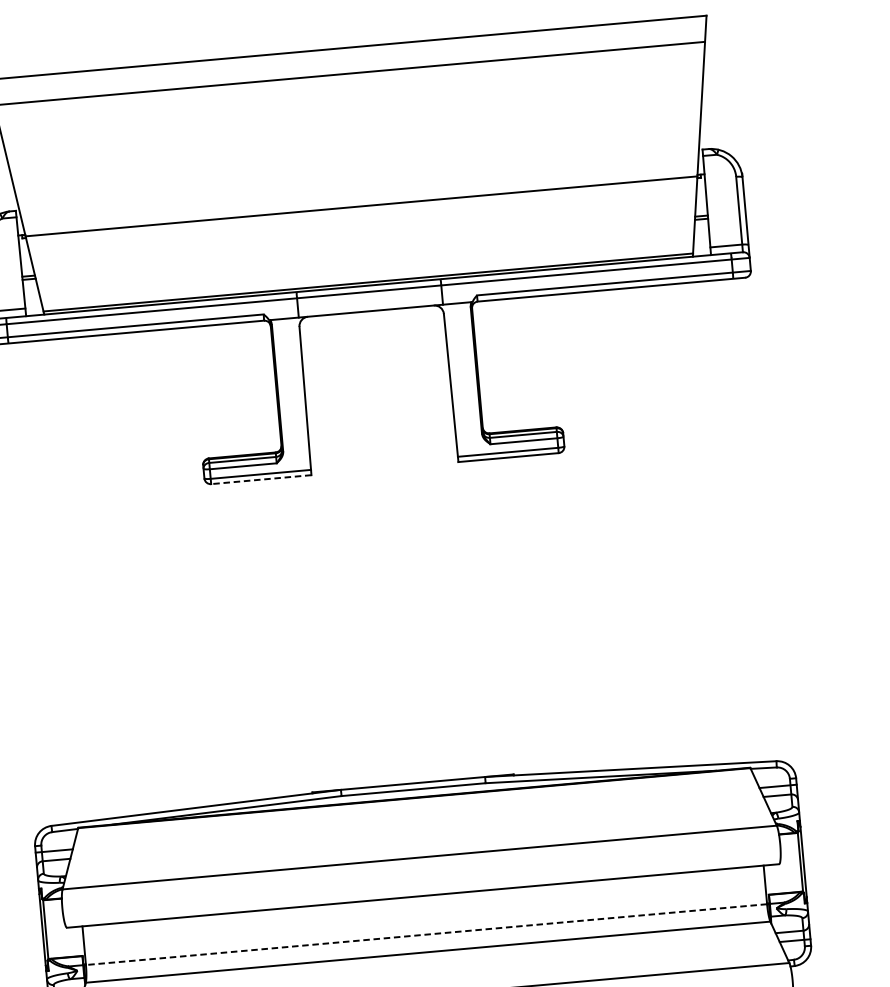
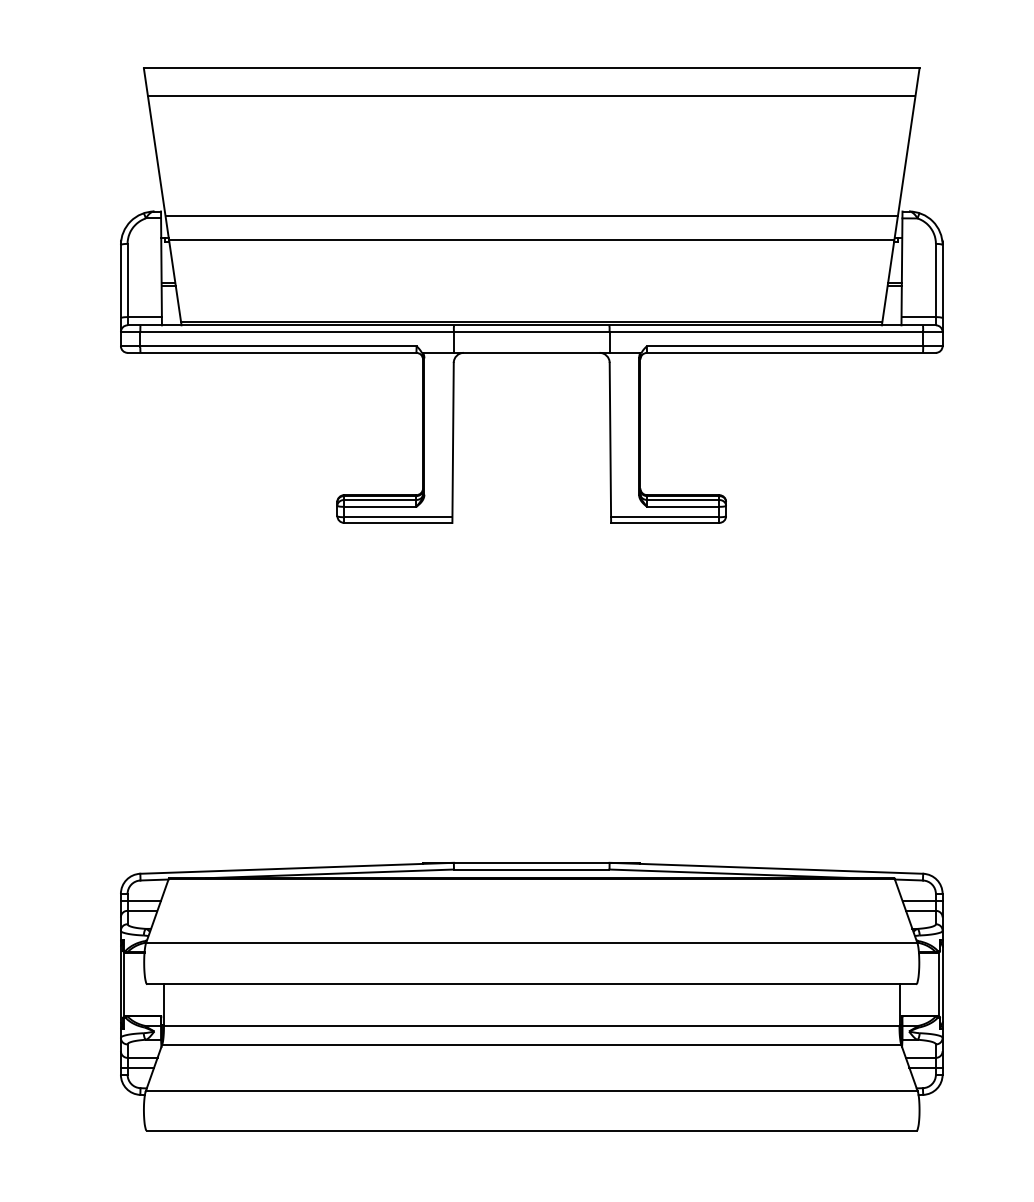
line: (359, 183) -> (531, 215), added
line: (260, 479) -> (397, 522), dashed -> solid
line: (426, 935) -> (531, 1026), dashed -> solid

